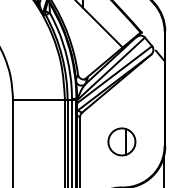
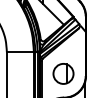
part: (121, 141) -> (63, 73), size x1.43

